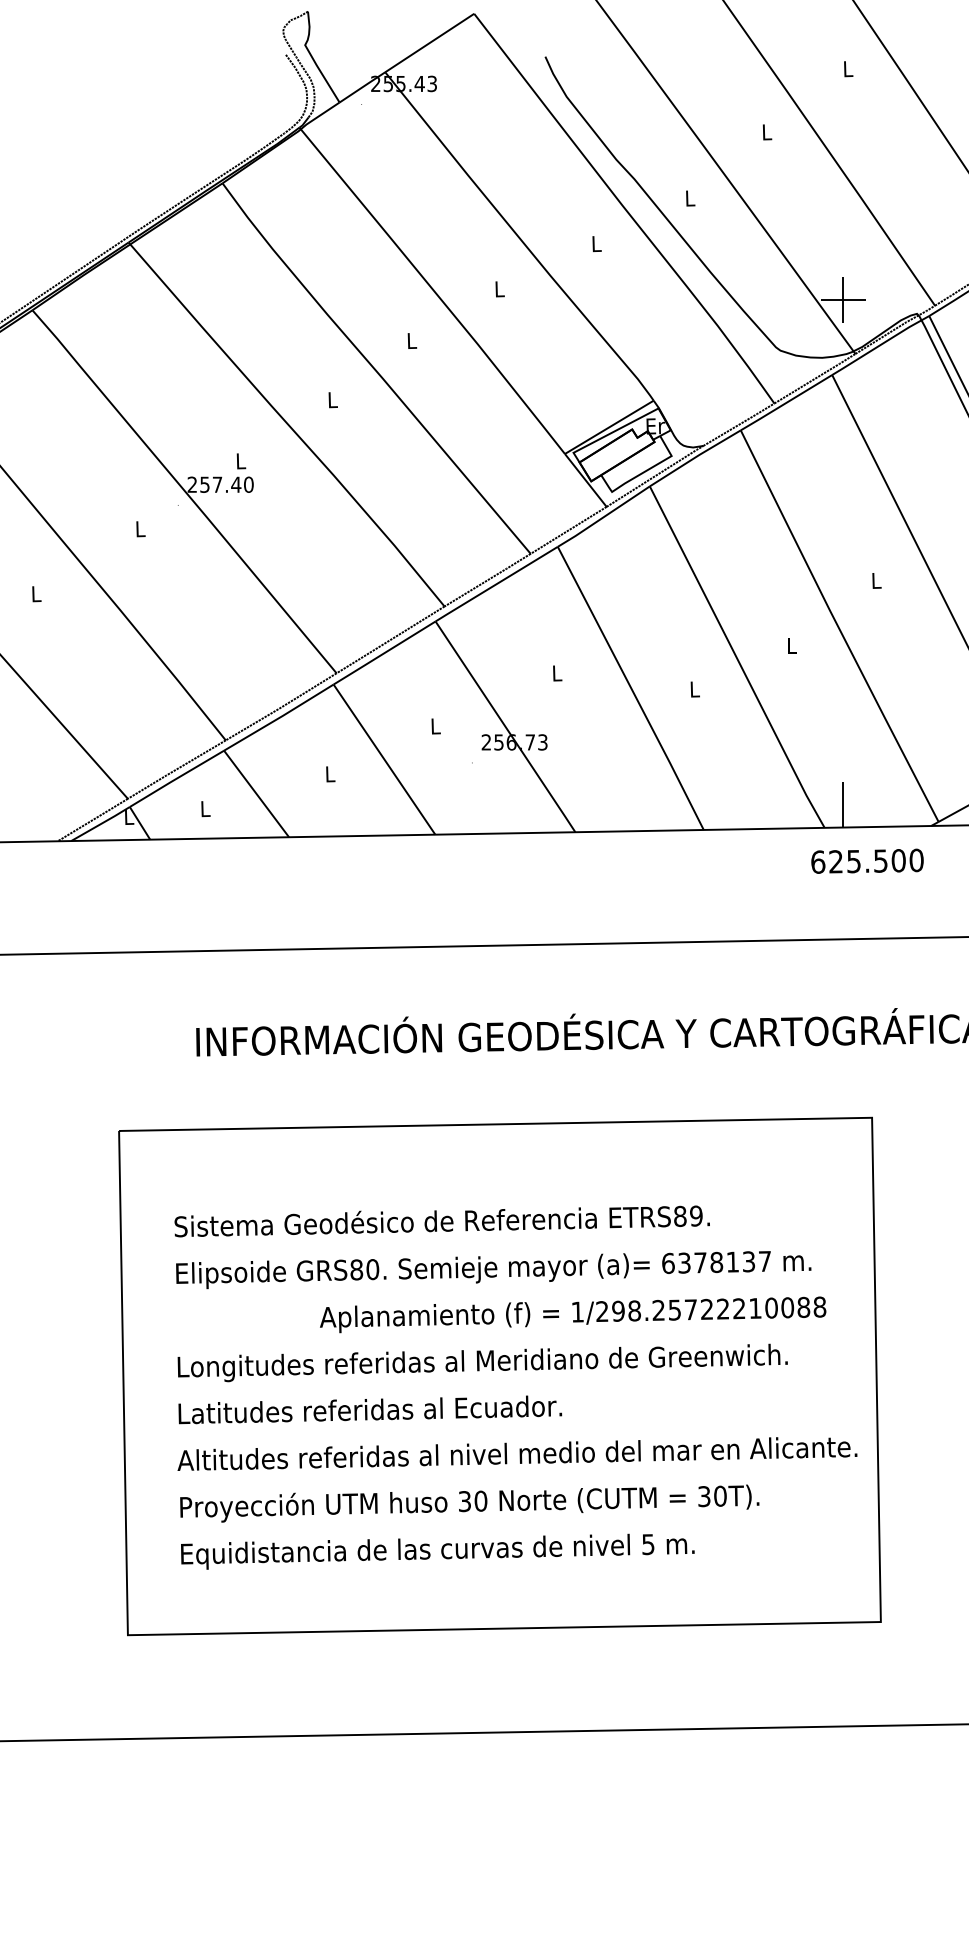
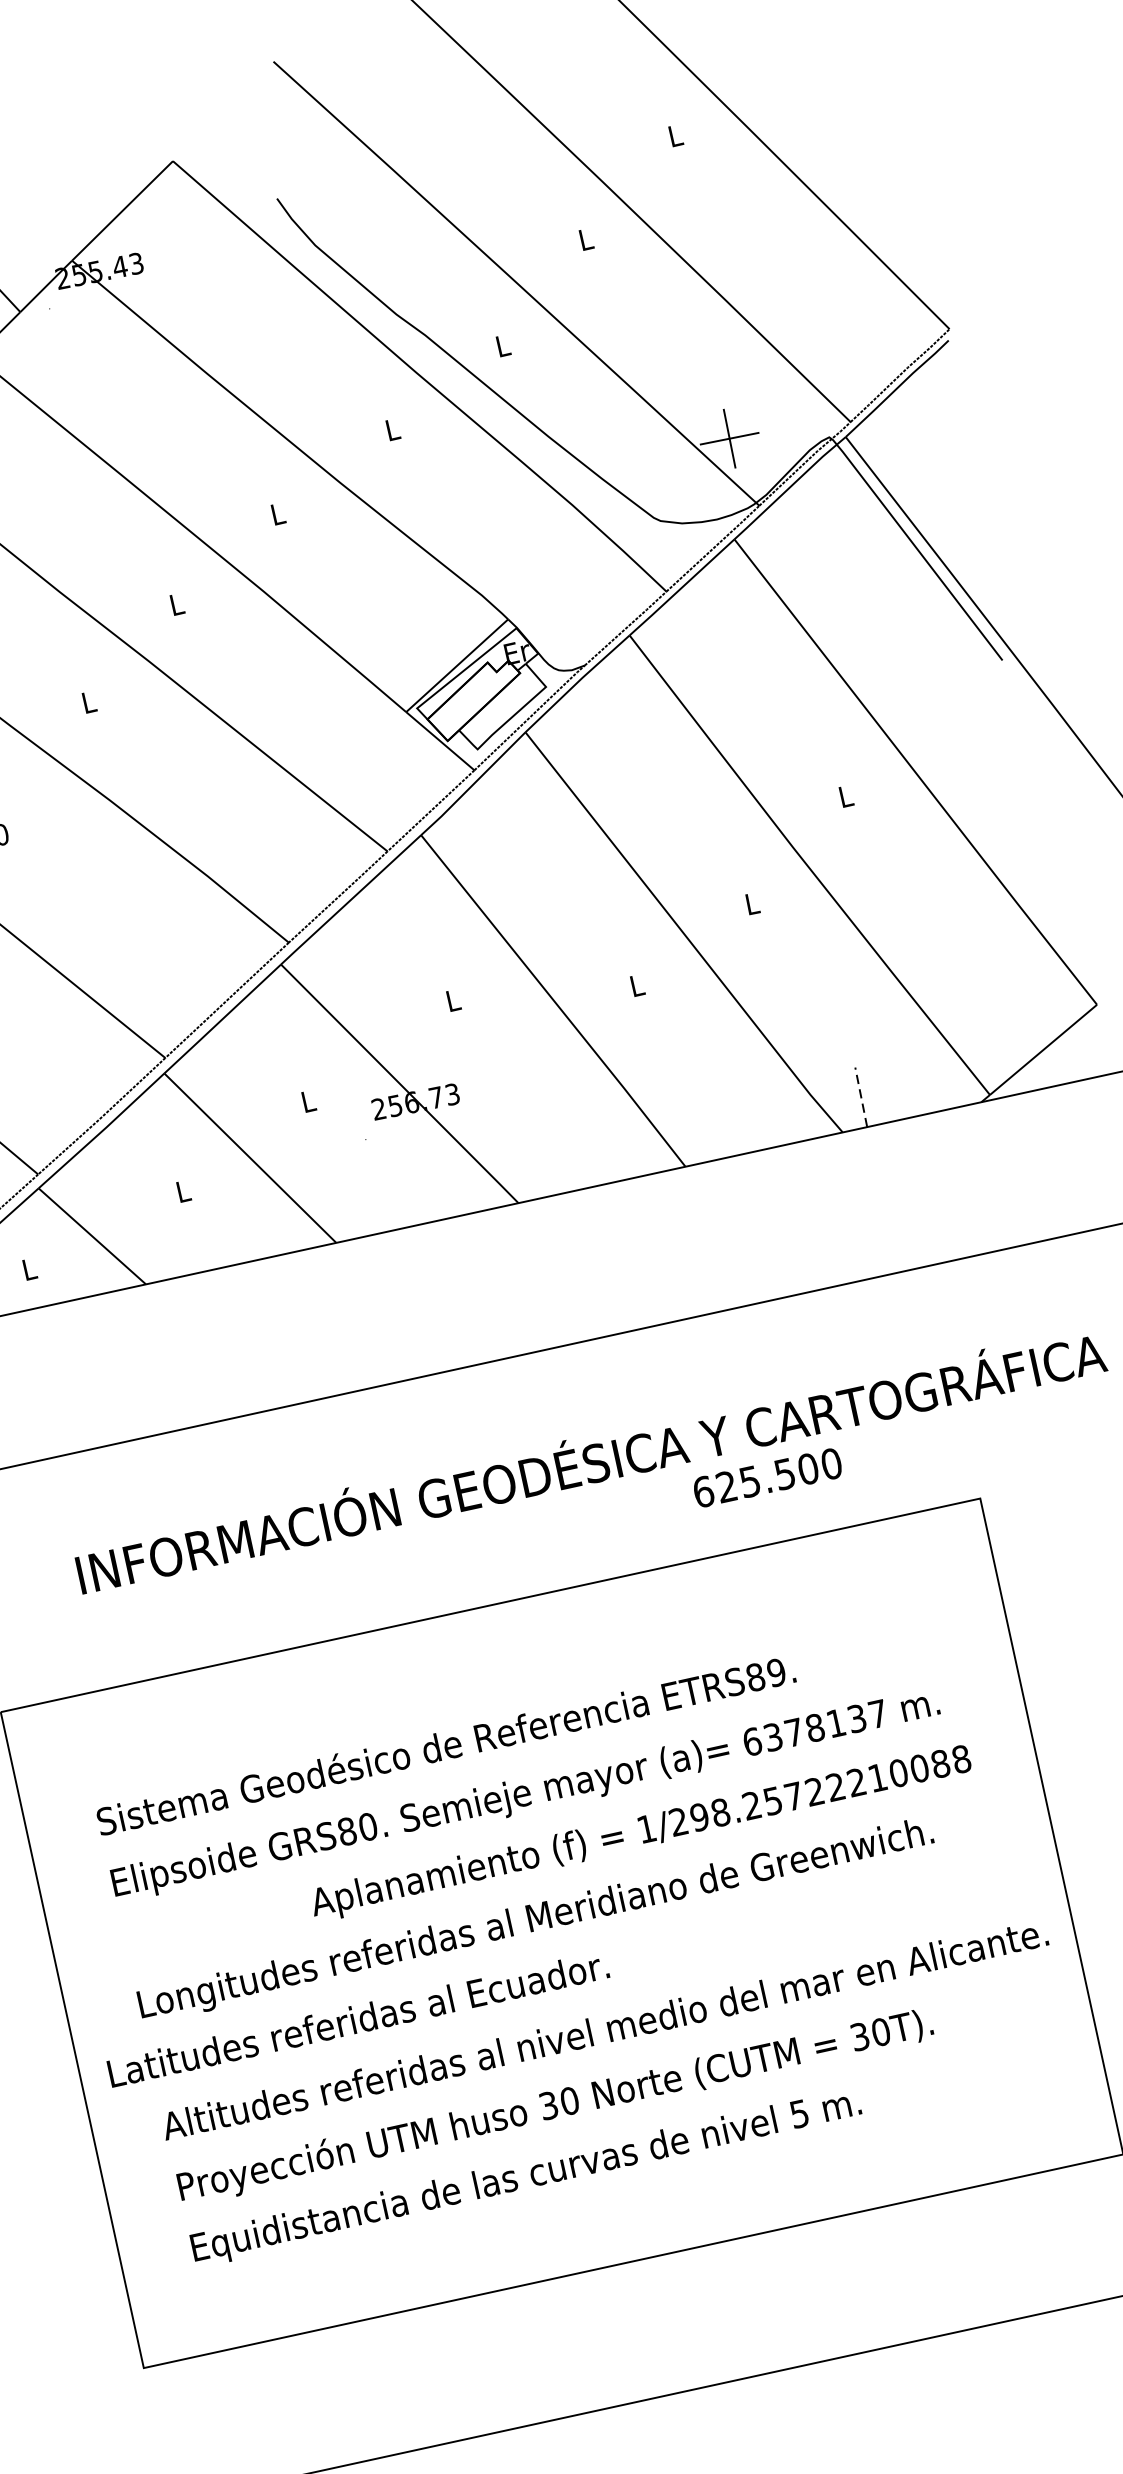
line: (843, 804) -> (861, 1097), solid -> dashed
text: (867, 860) -> (767, 1476), moved
text: (370, 1409) -> (358, 2018), moved

